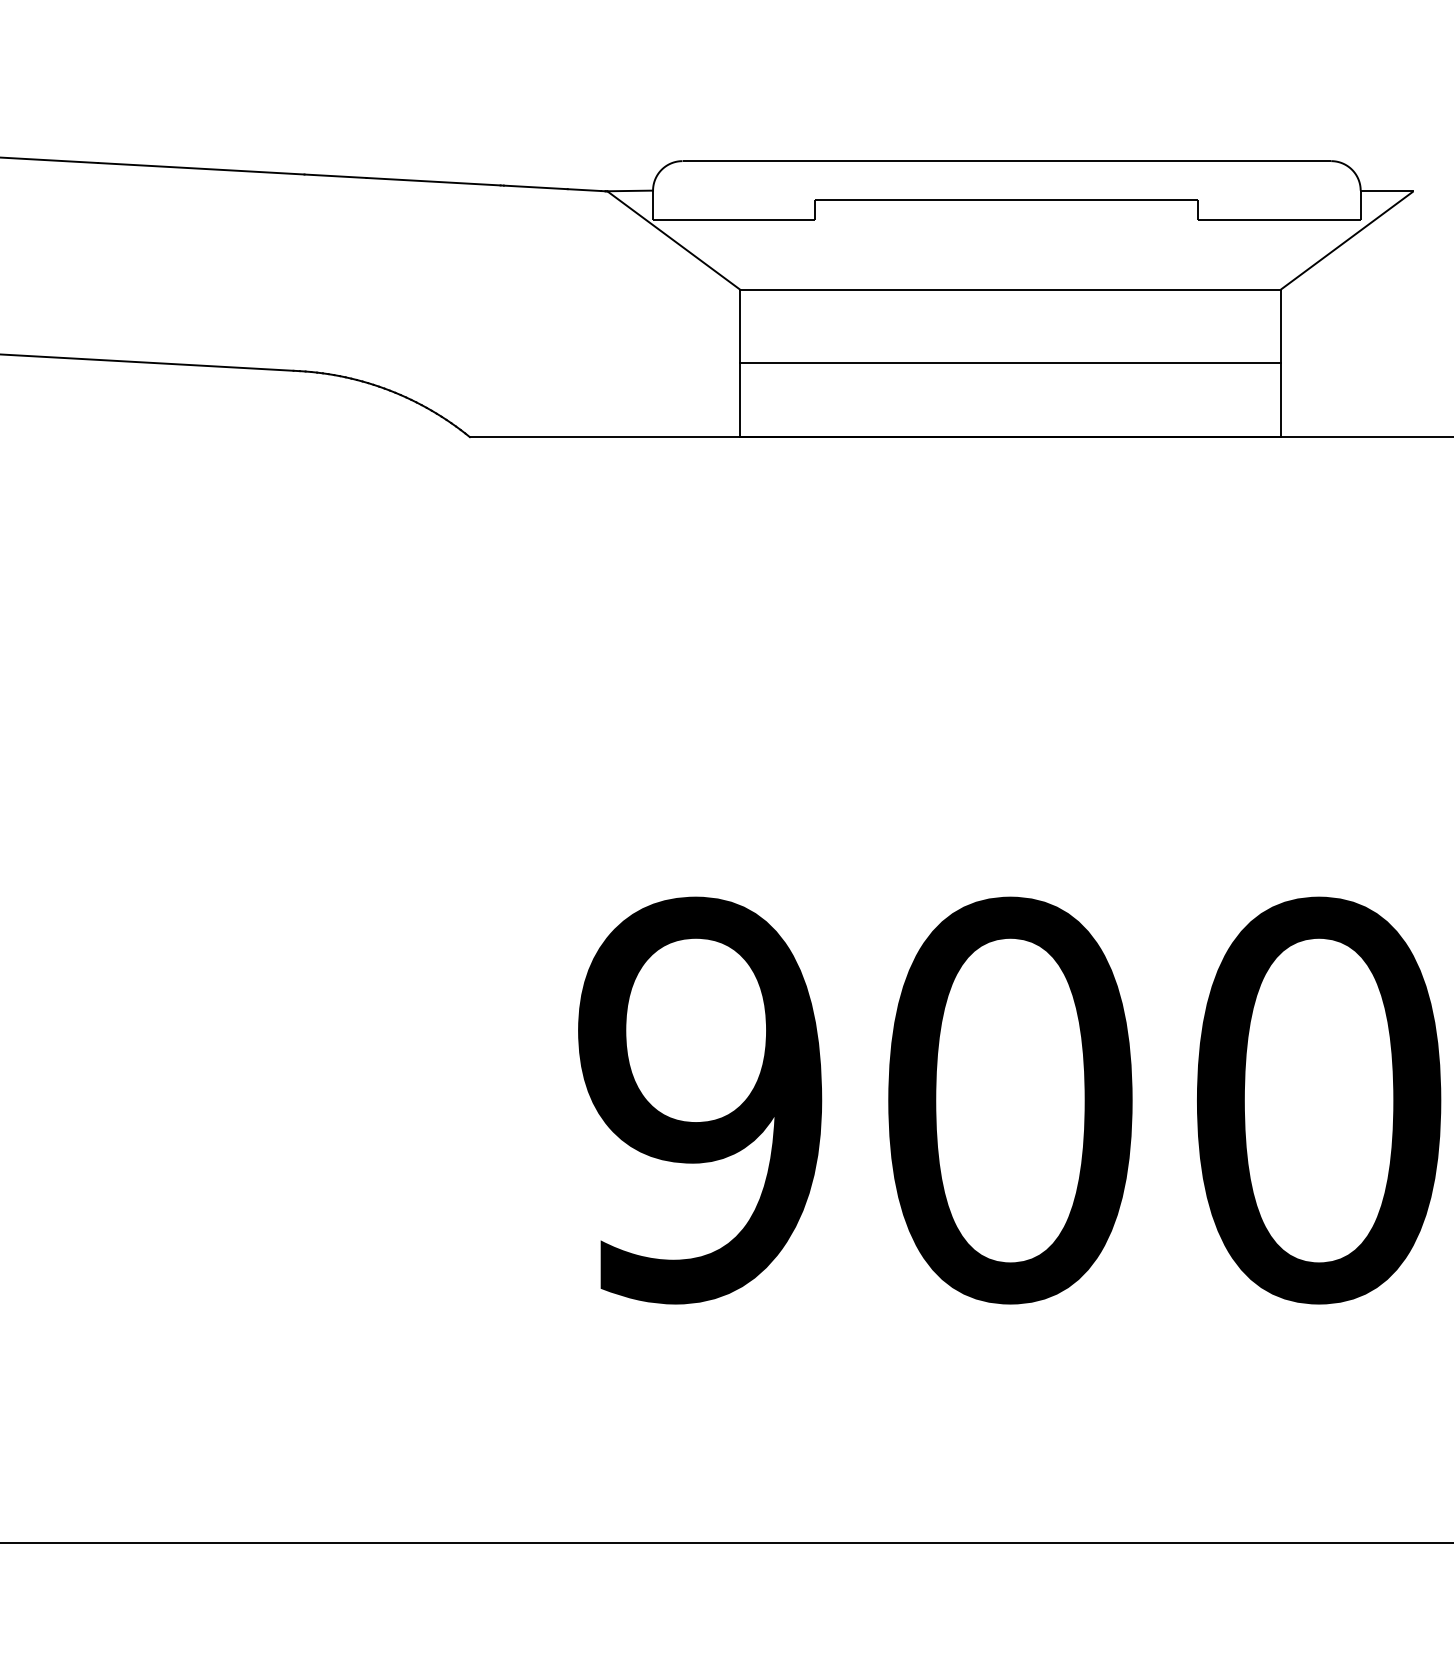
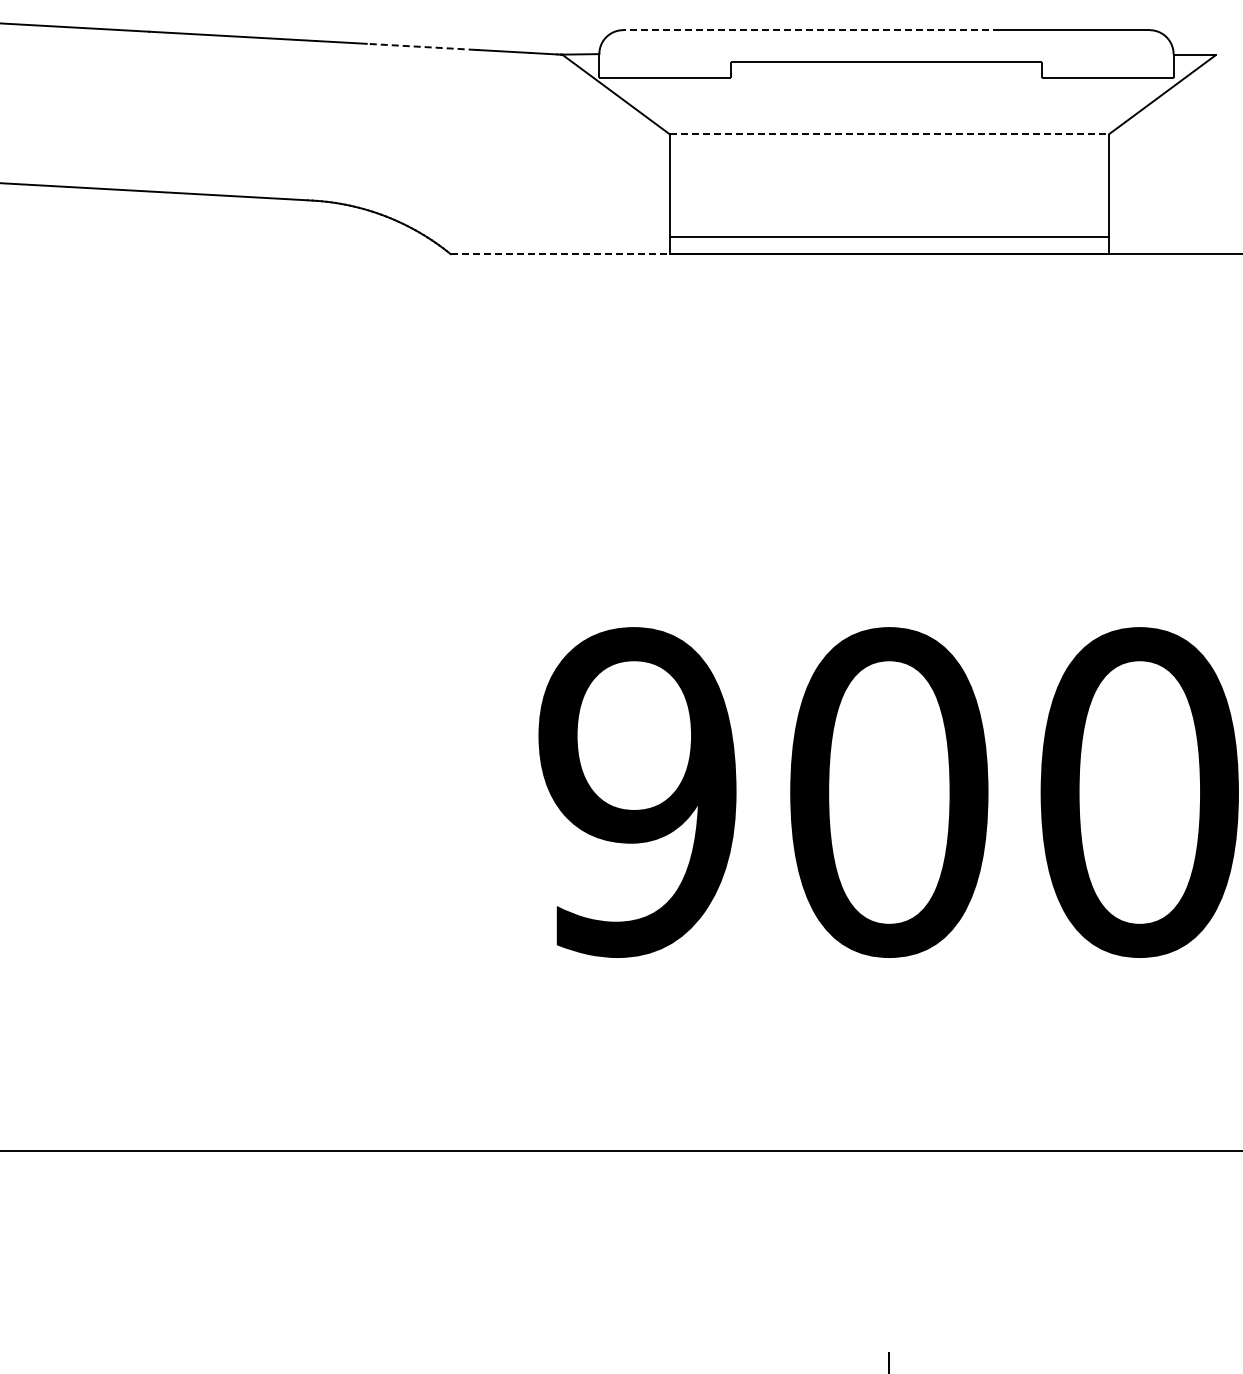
line: (914, 161) -> (811, 30), solid -> dashed
line: (433, 181) -> (421, 46), solid -> dashed
line: (1010, 289) -> (889, 134), solid -> dashed
line: (1010, 363) -> (889, 237), moved
line: (605, 437) -> (560, 254), solid -> dashed

